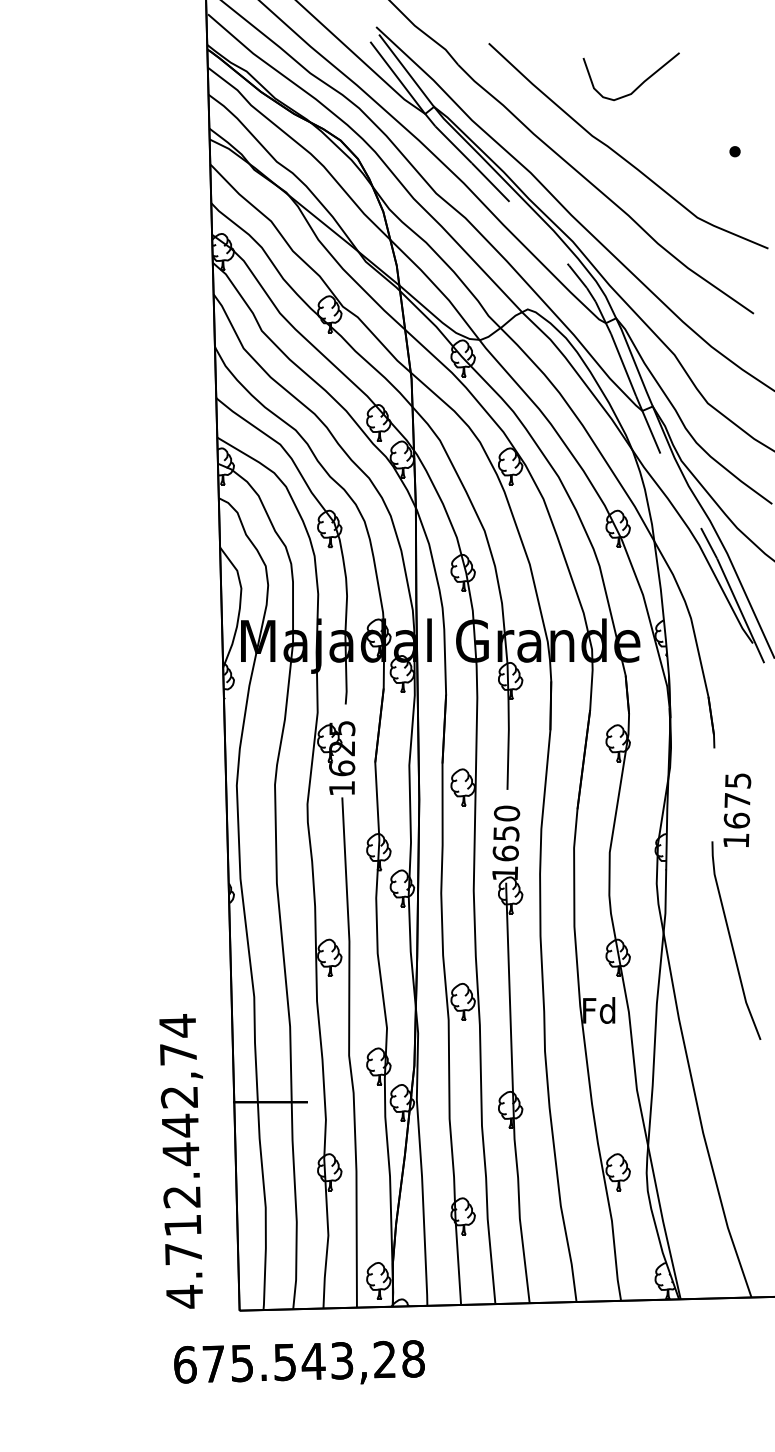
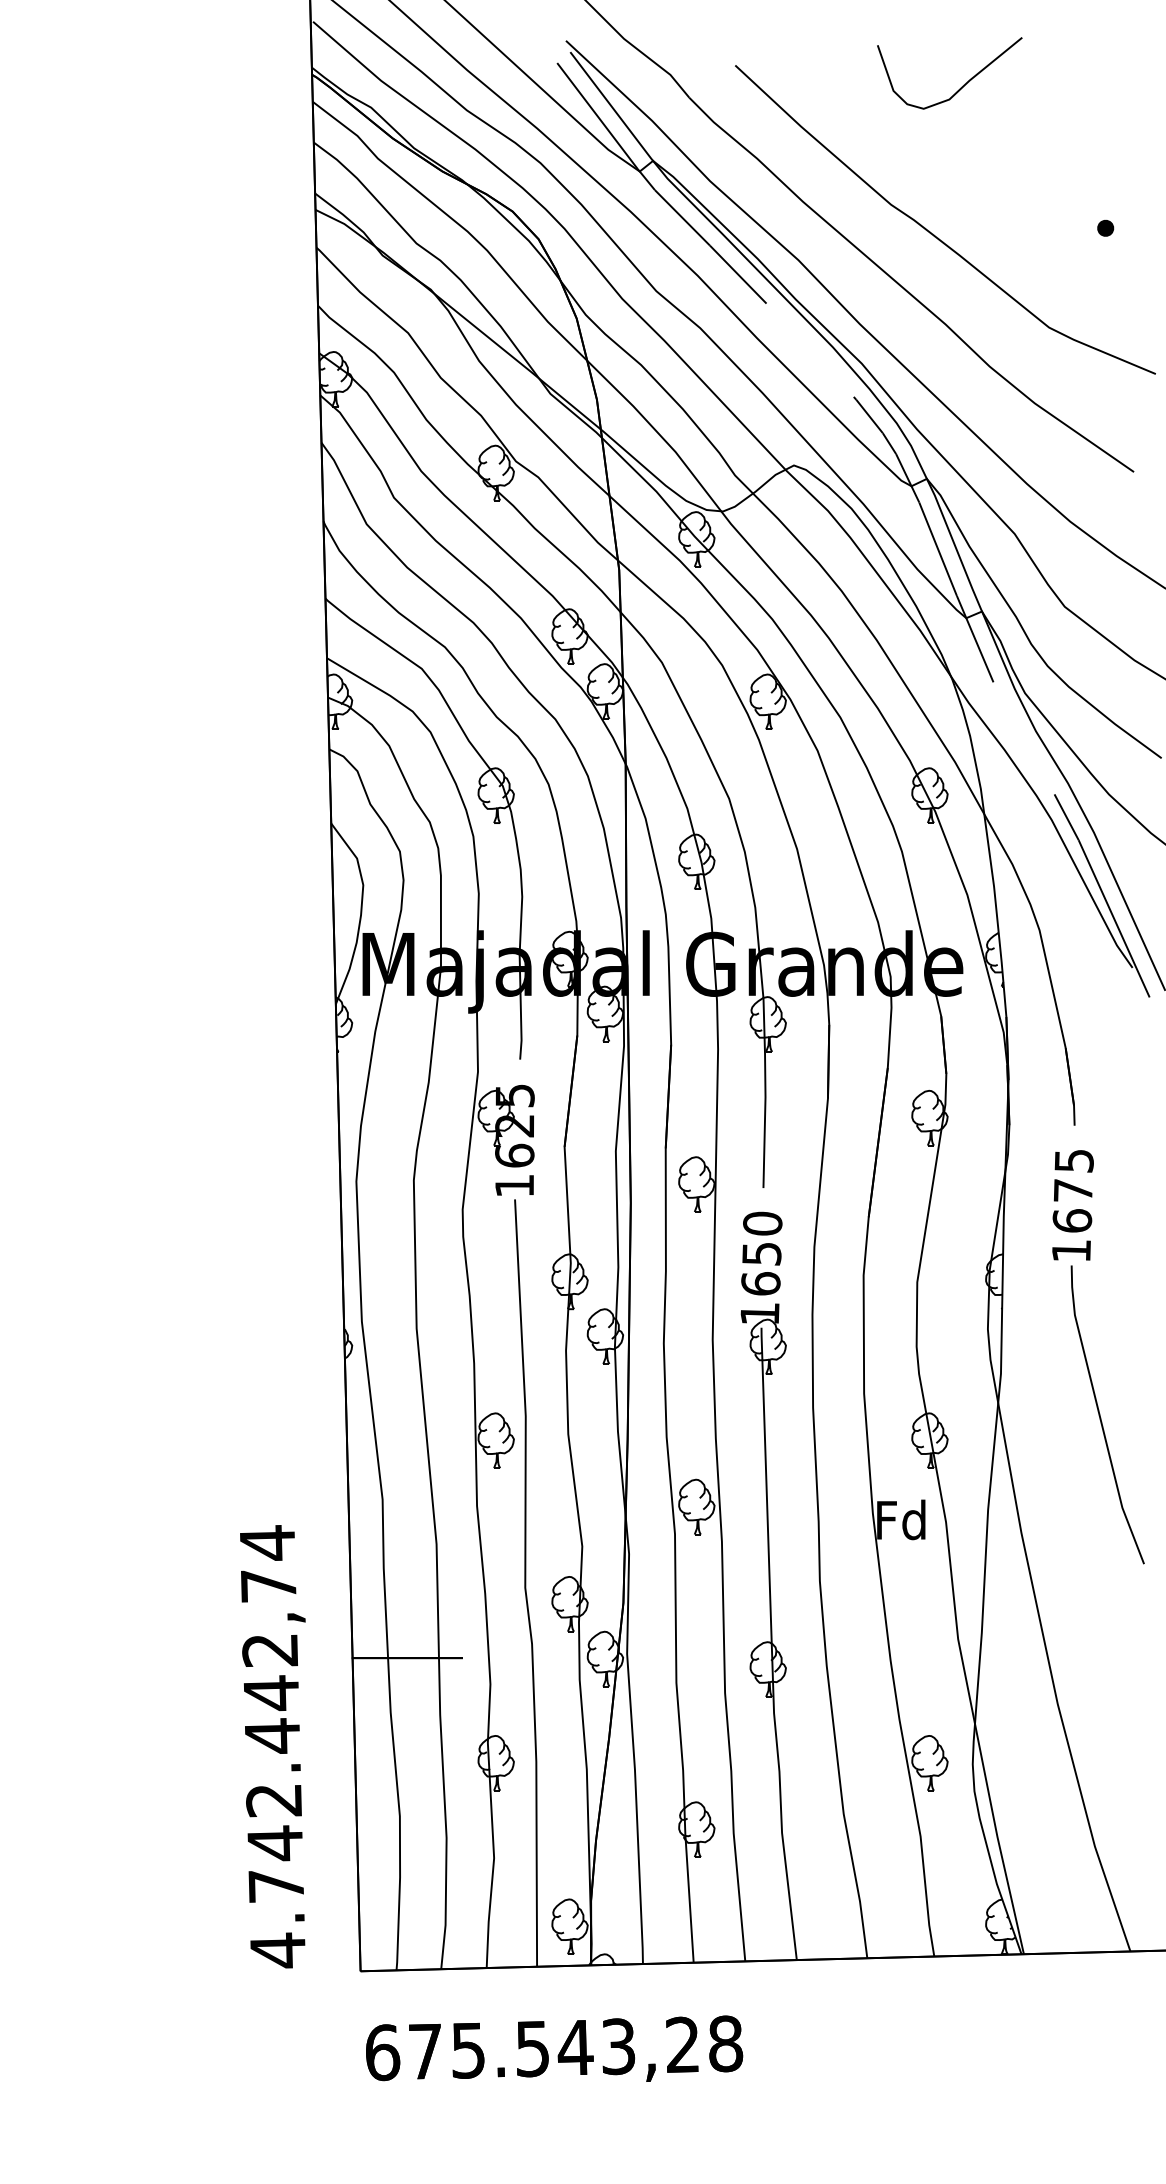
curve: (639, 84) -> (961, 85), moved
text: (737, 809) -> (1073, 1204), moved
text: (182, 1225) -> (274, 1843), 4.712.442,74 -> 4.742.442,74
text: (299, 1362) -> (554, 2049), moved

